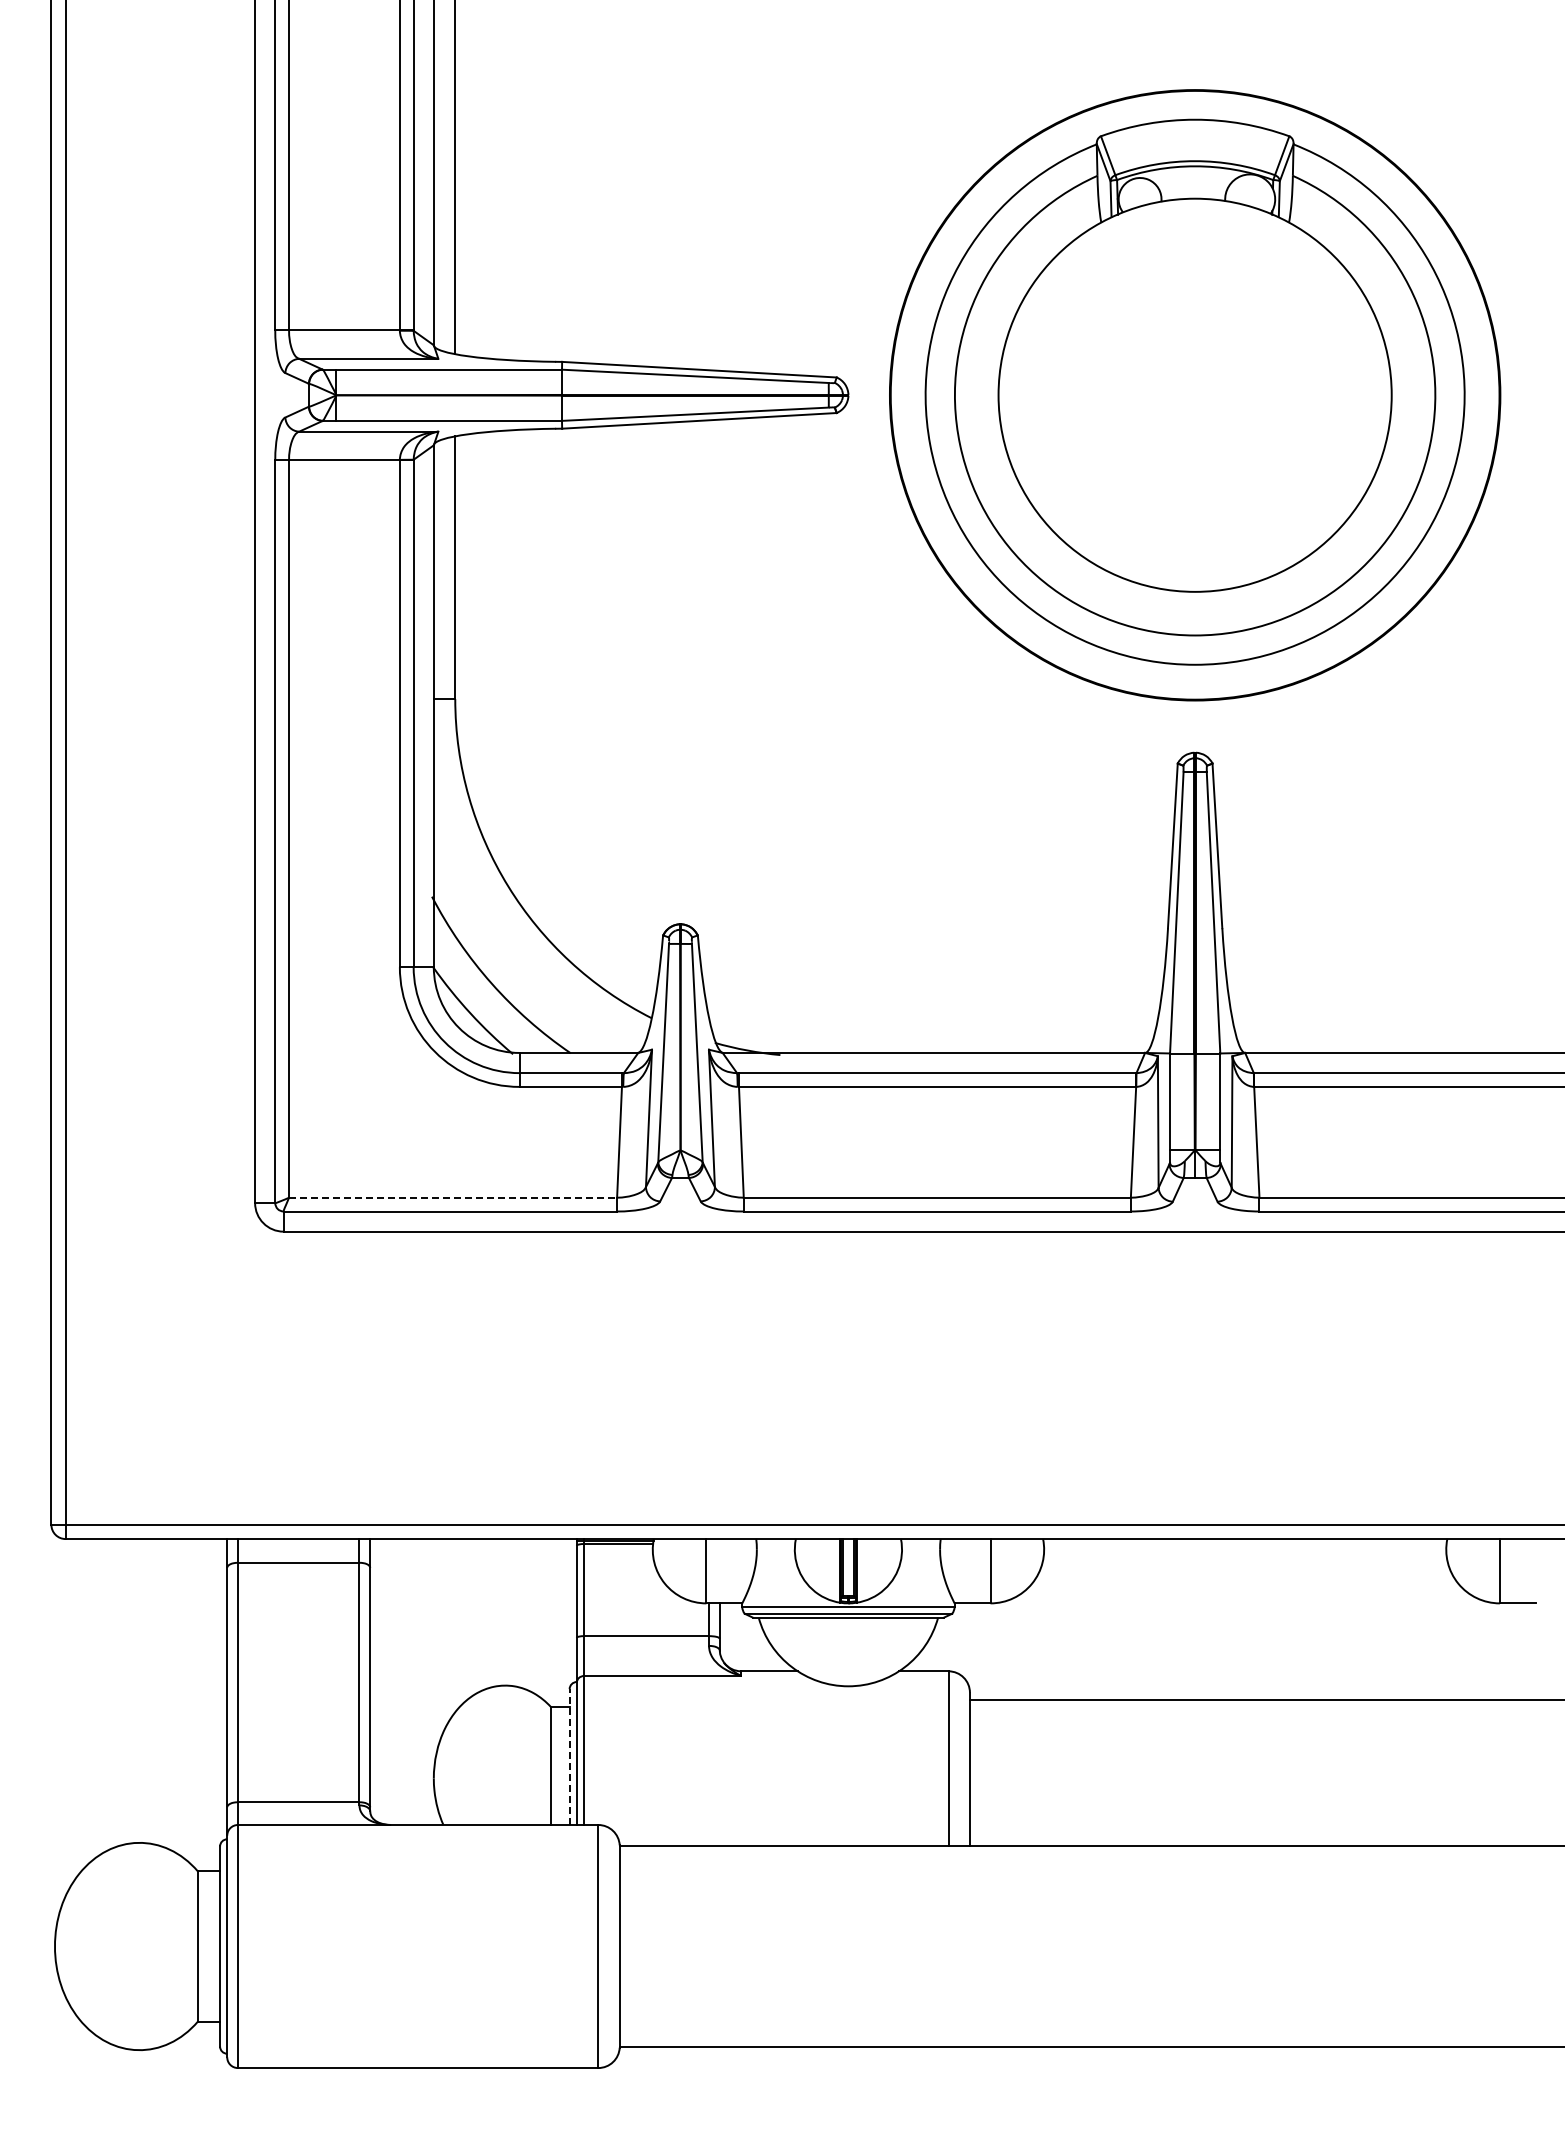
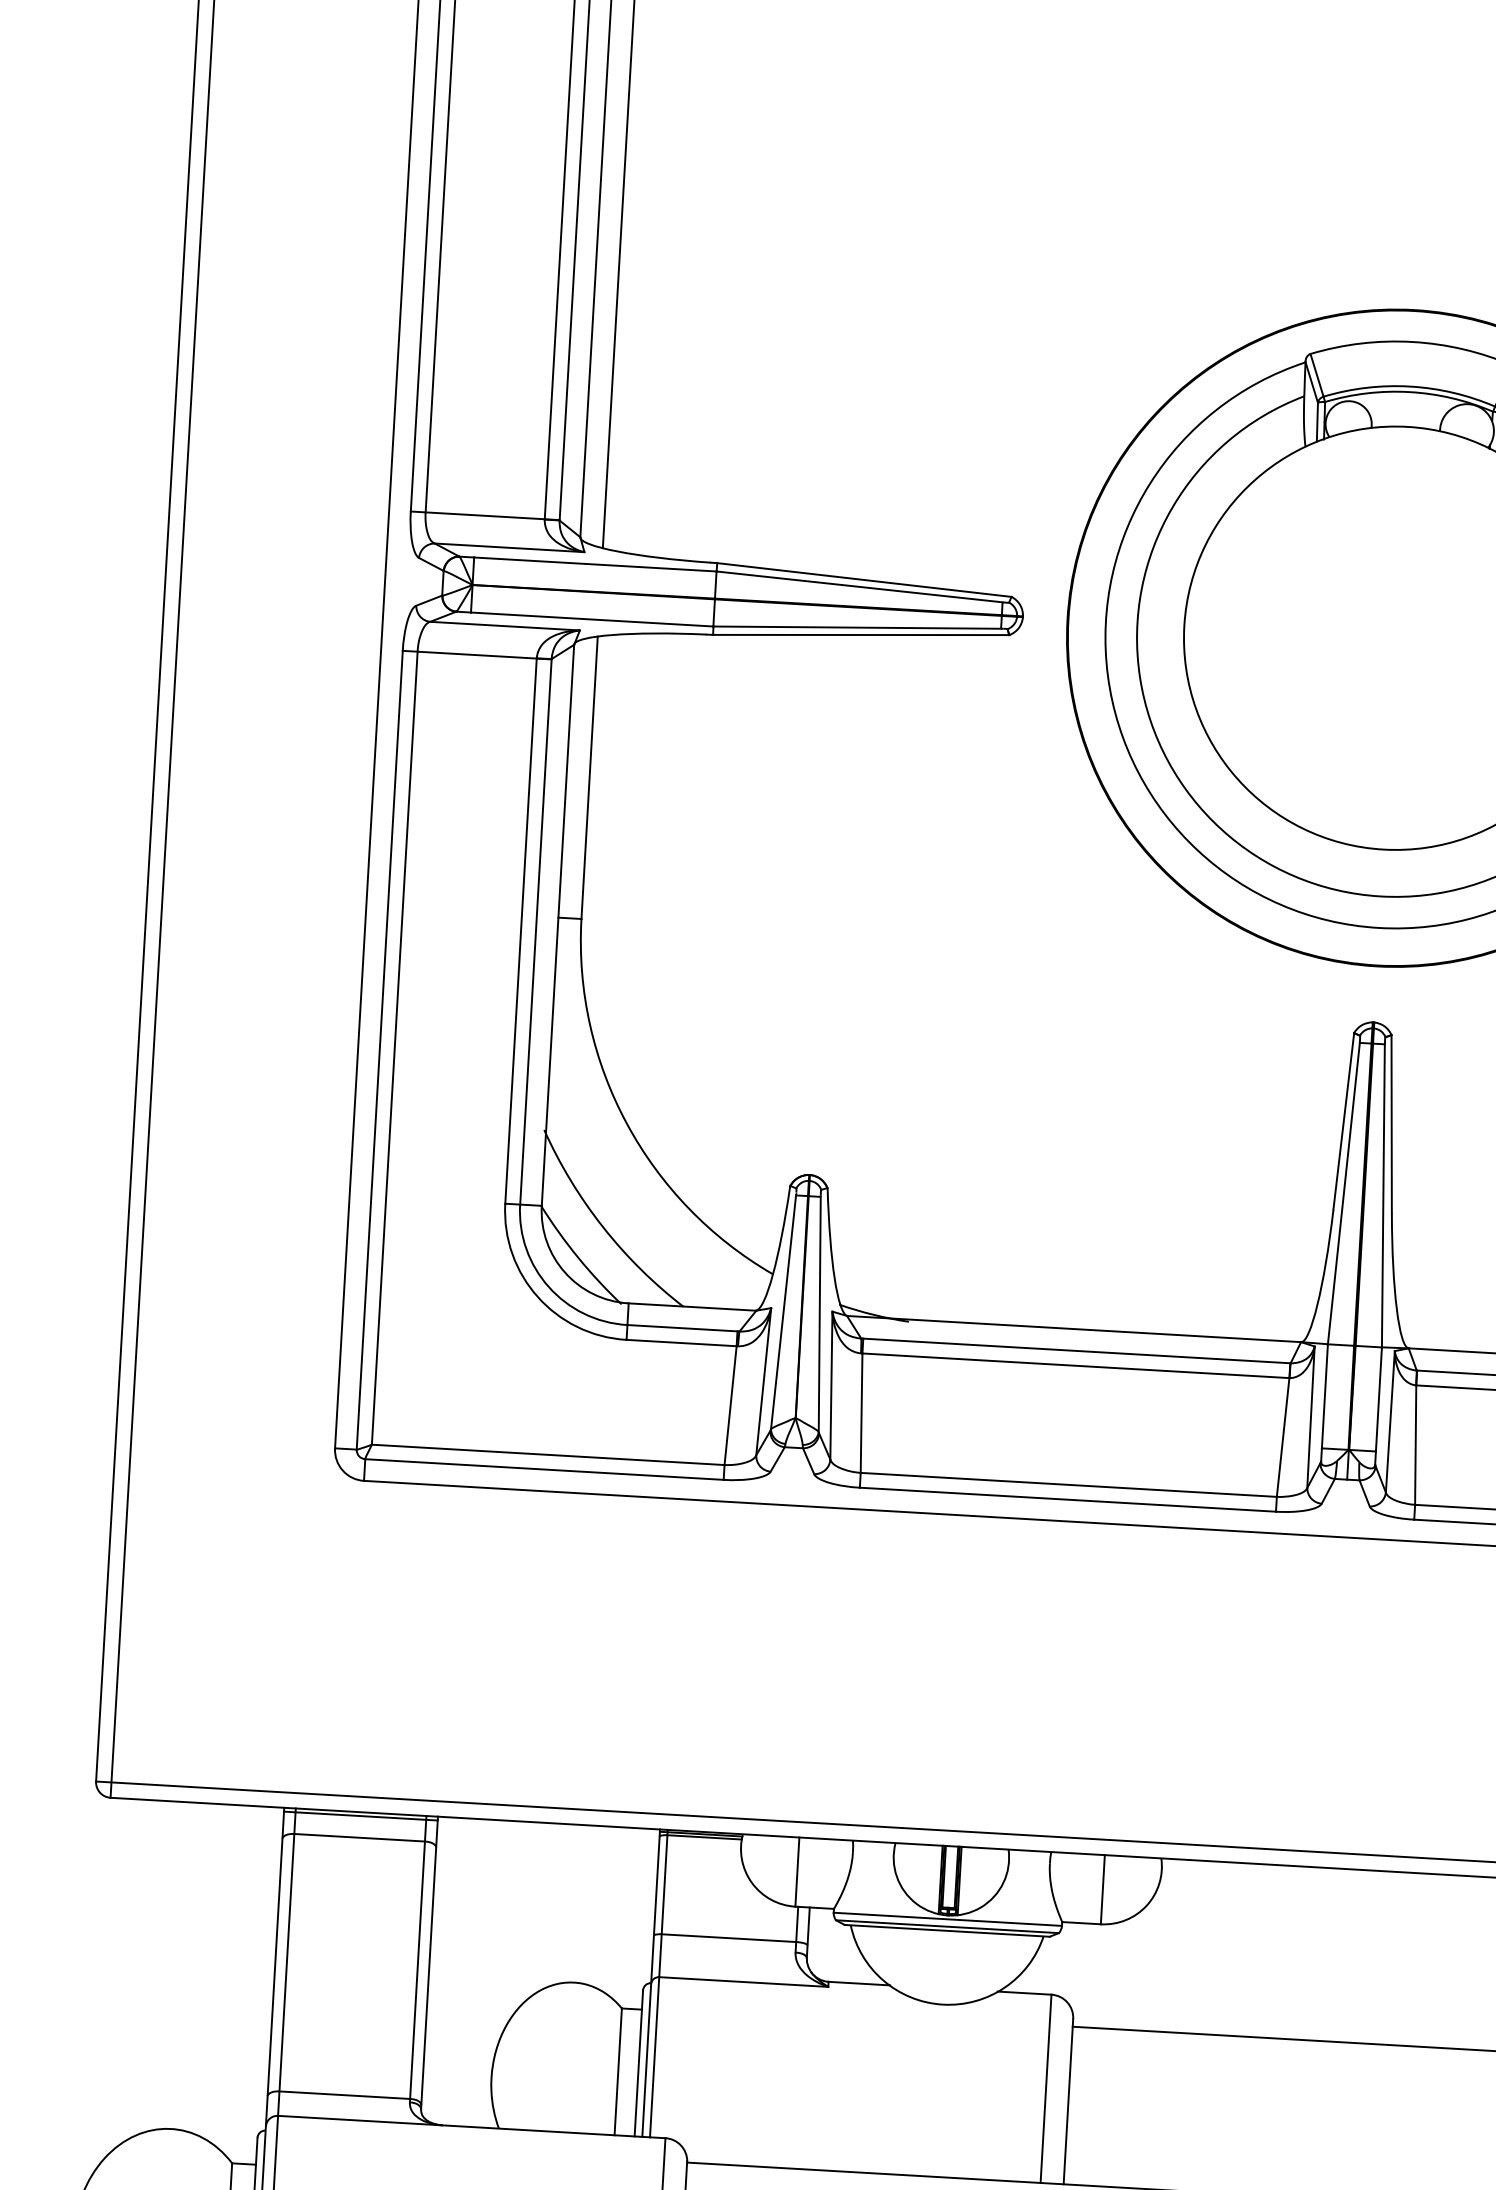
line: (453, 1197) -> (548, 1454), dashed -> solid
line: (298, 1542) -> (360, 1815), added
line: (569, 1757) -> (638, 2063), dashed -> solid

